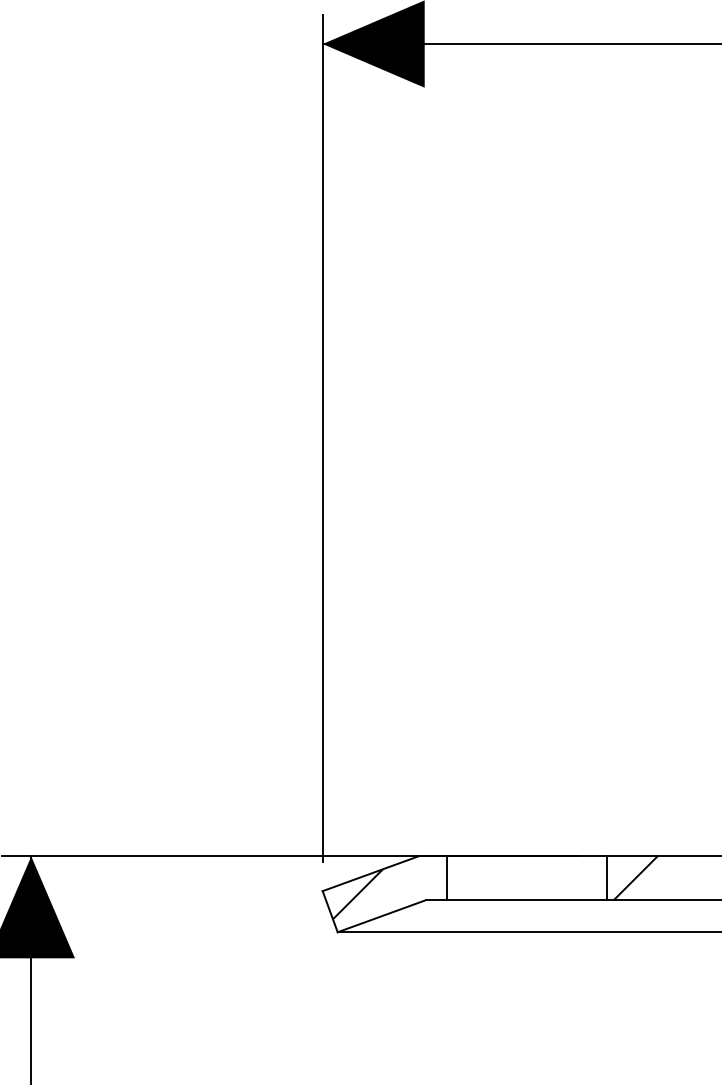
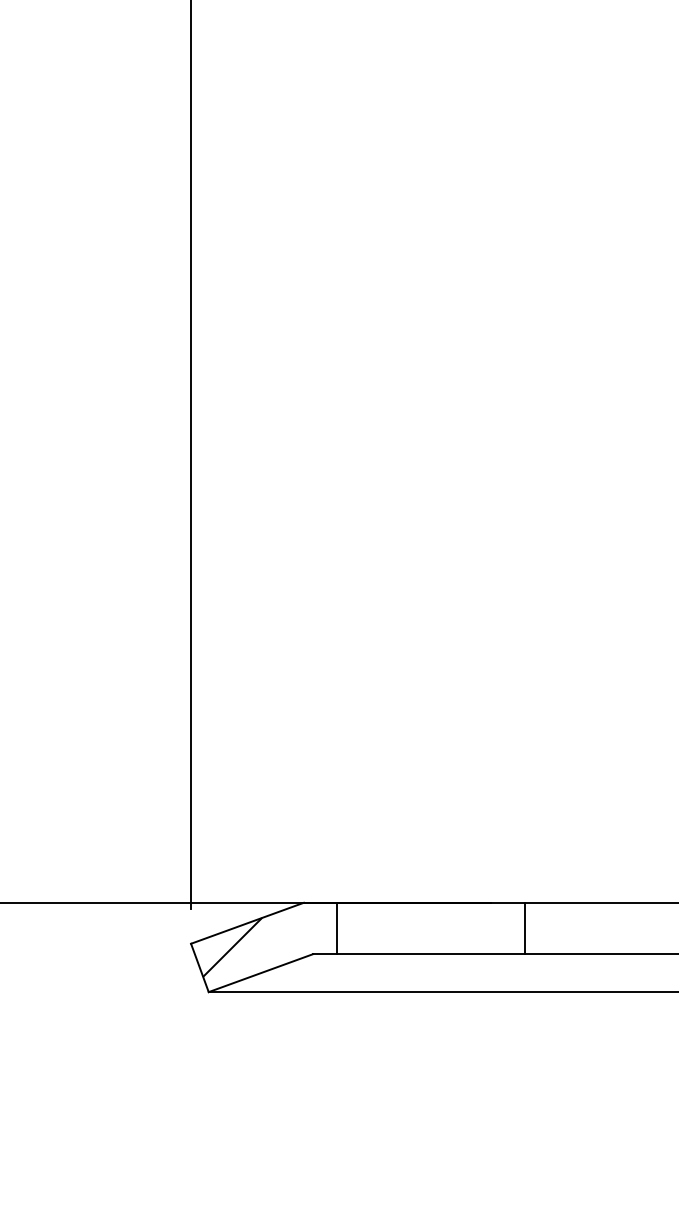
hatch: (635, 878) -> (559, 928), removed

